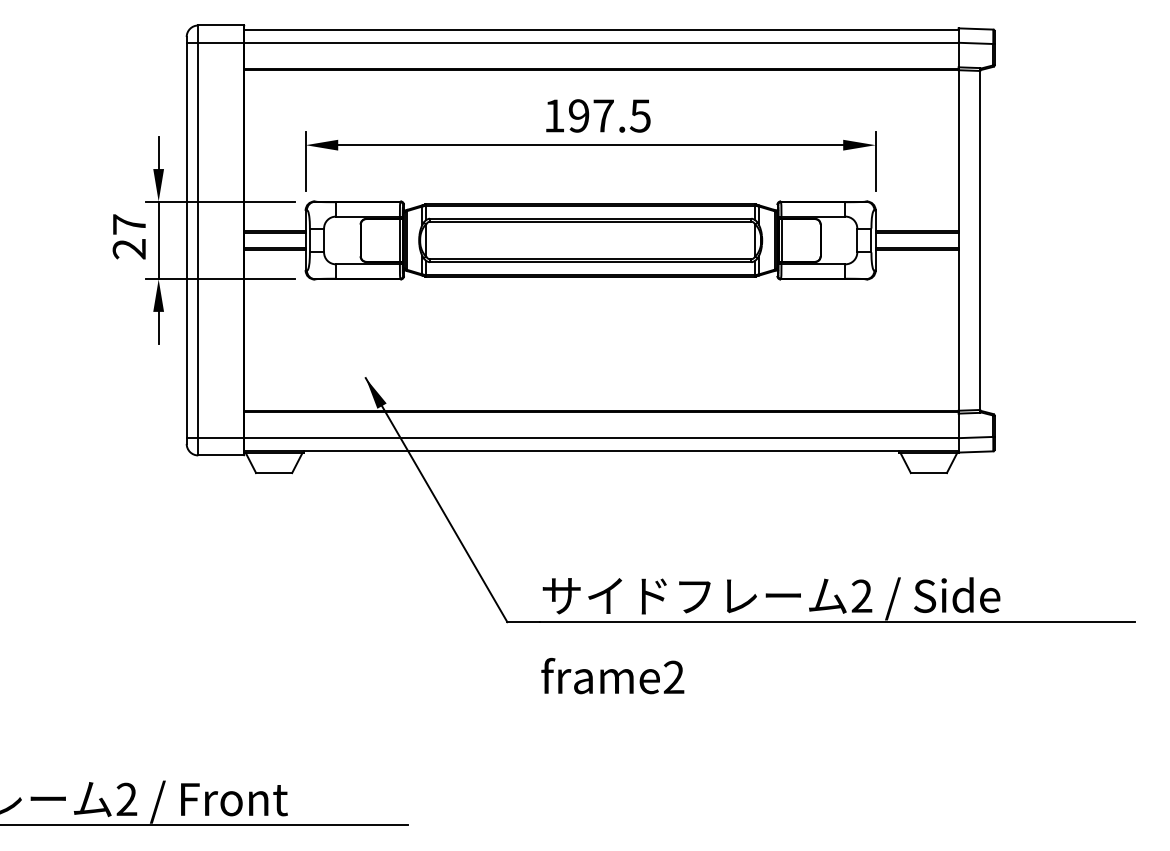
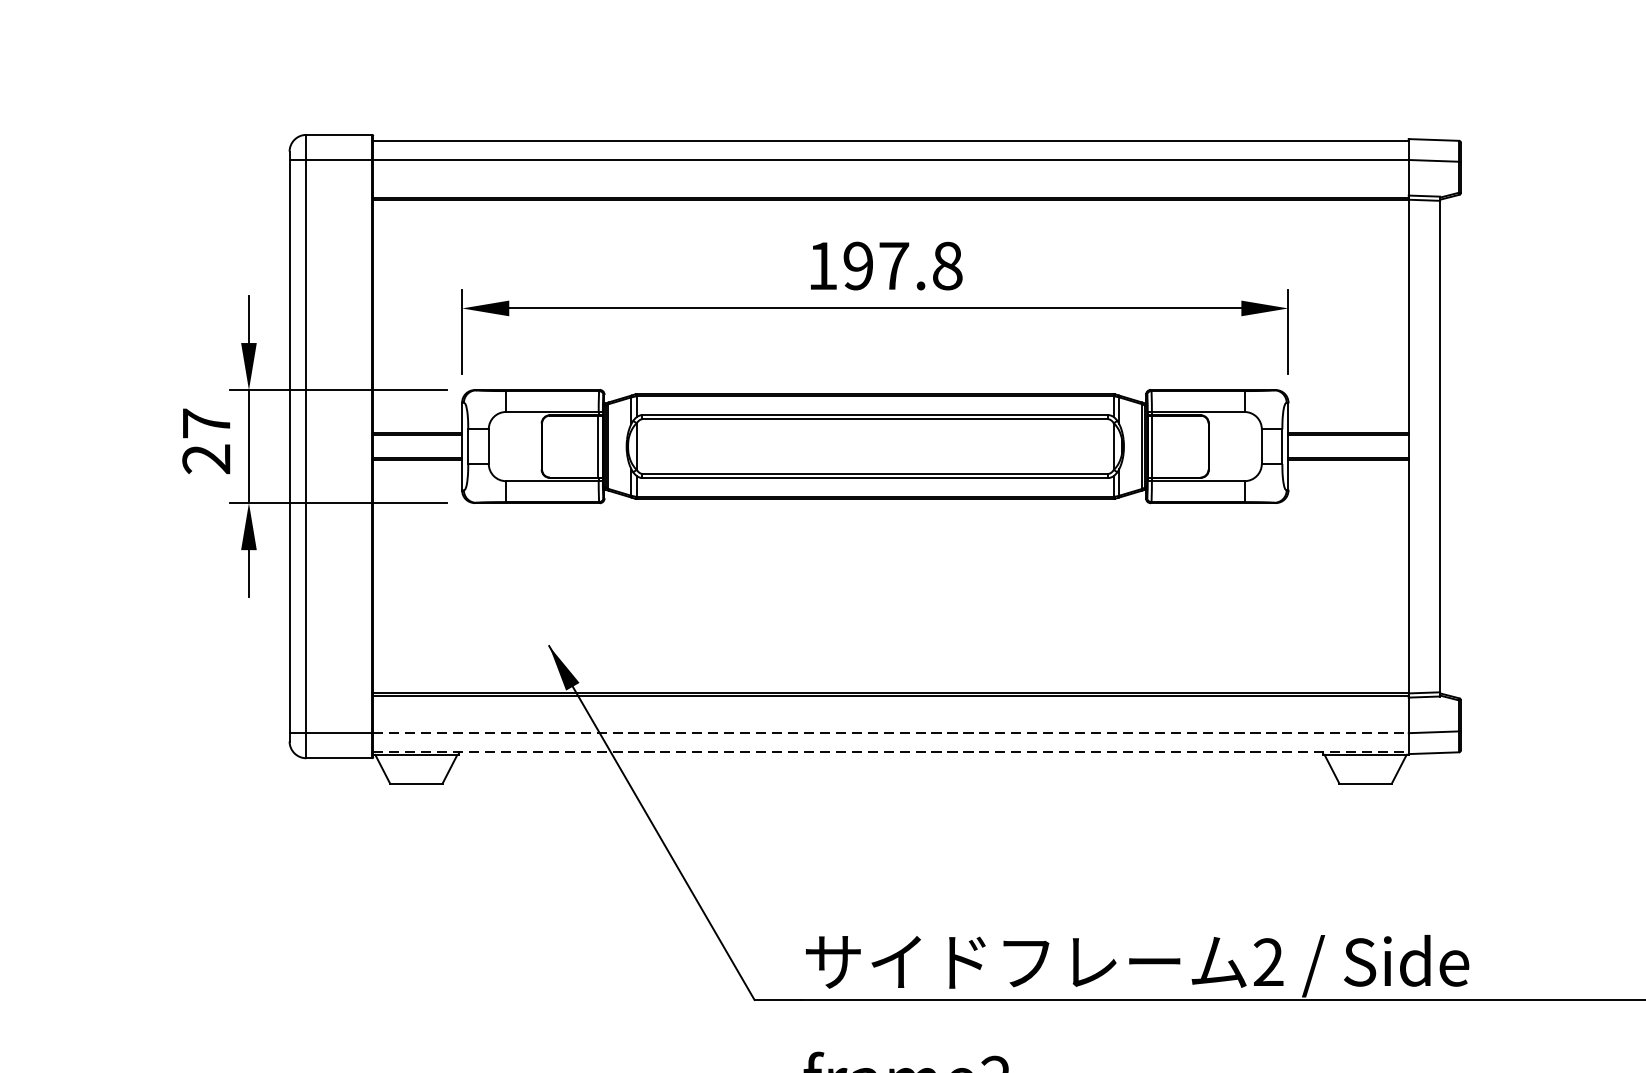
text: (639, 115) -> (946, 265), 197.5 -> 197.8
line: (602, 438) -> (892, 733), solid -> dashed
line: (602, 451) -> (892, 752), solid -> dashed

